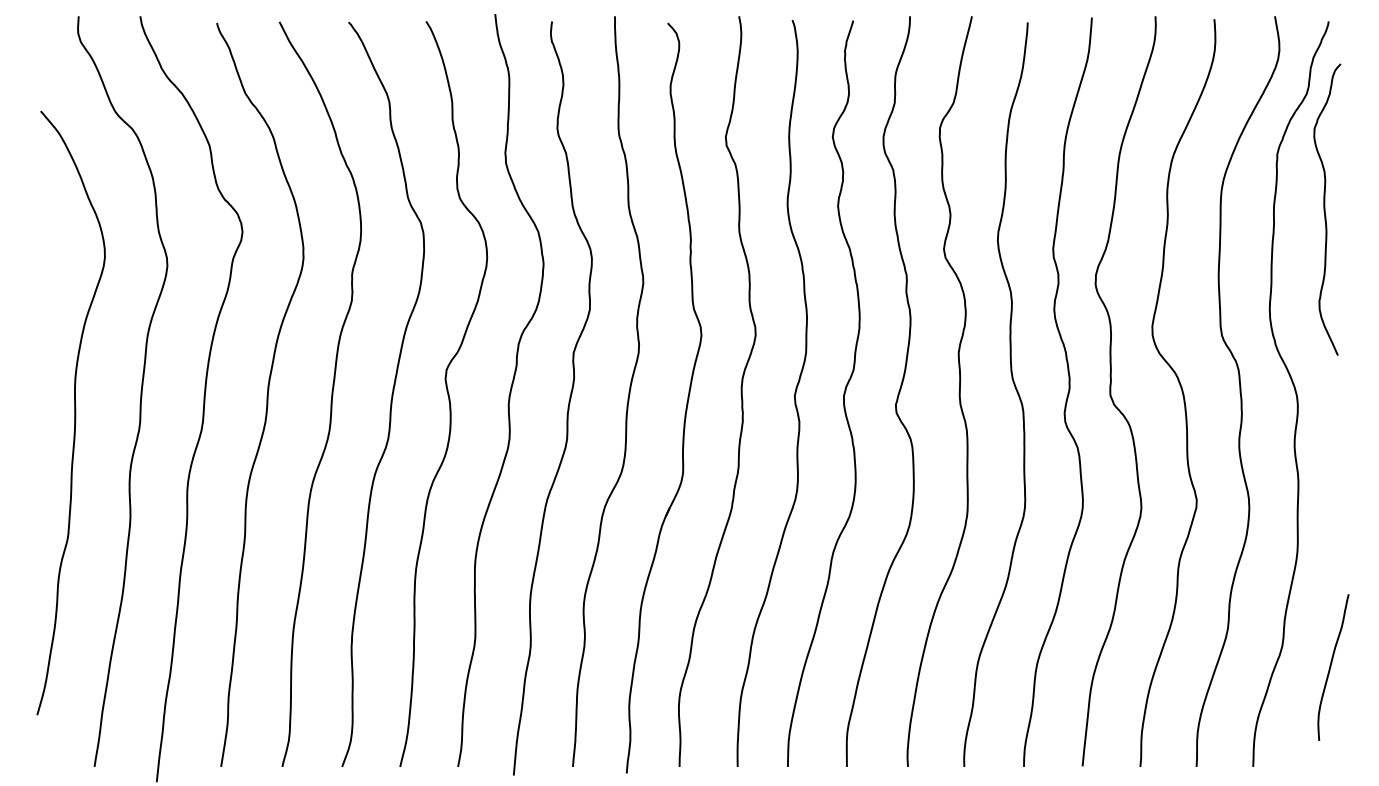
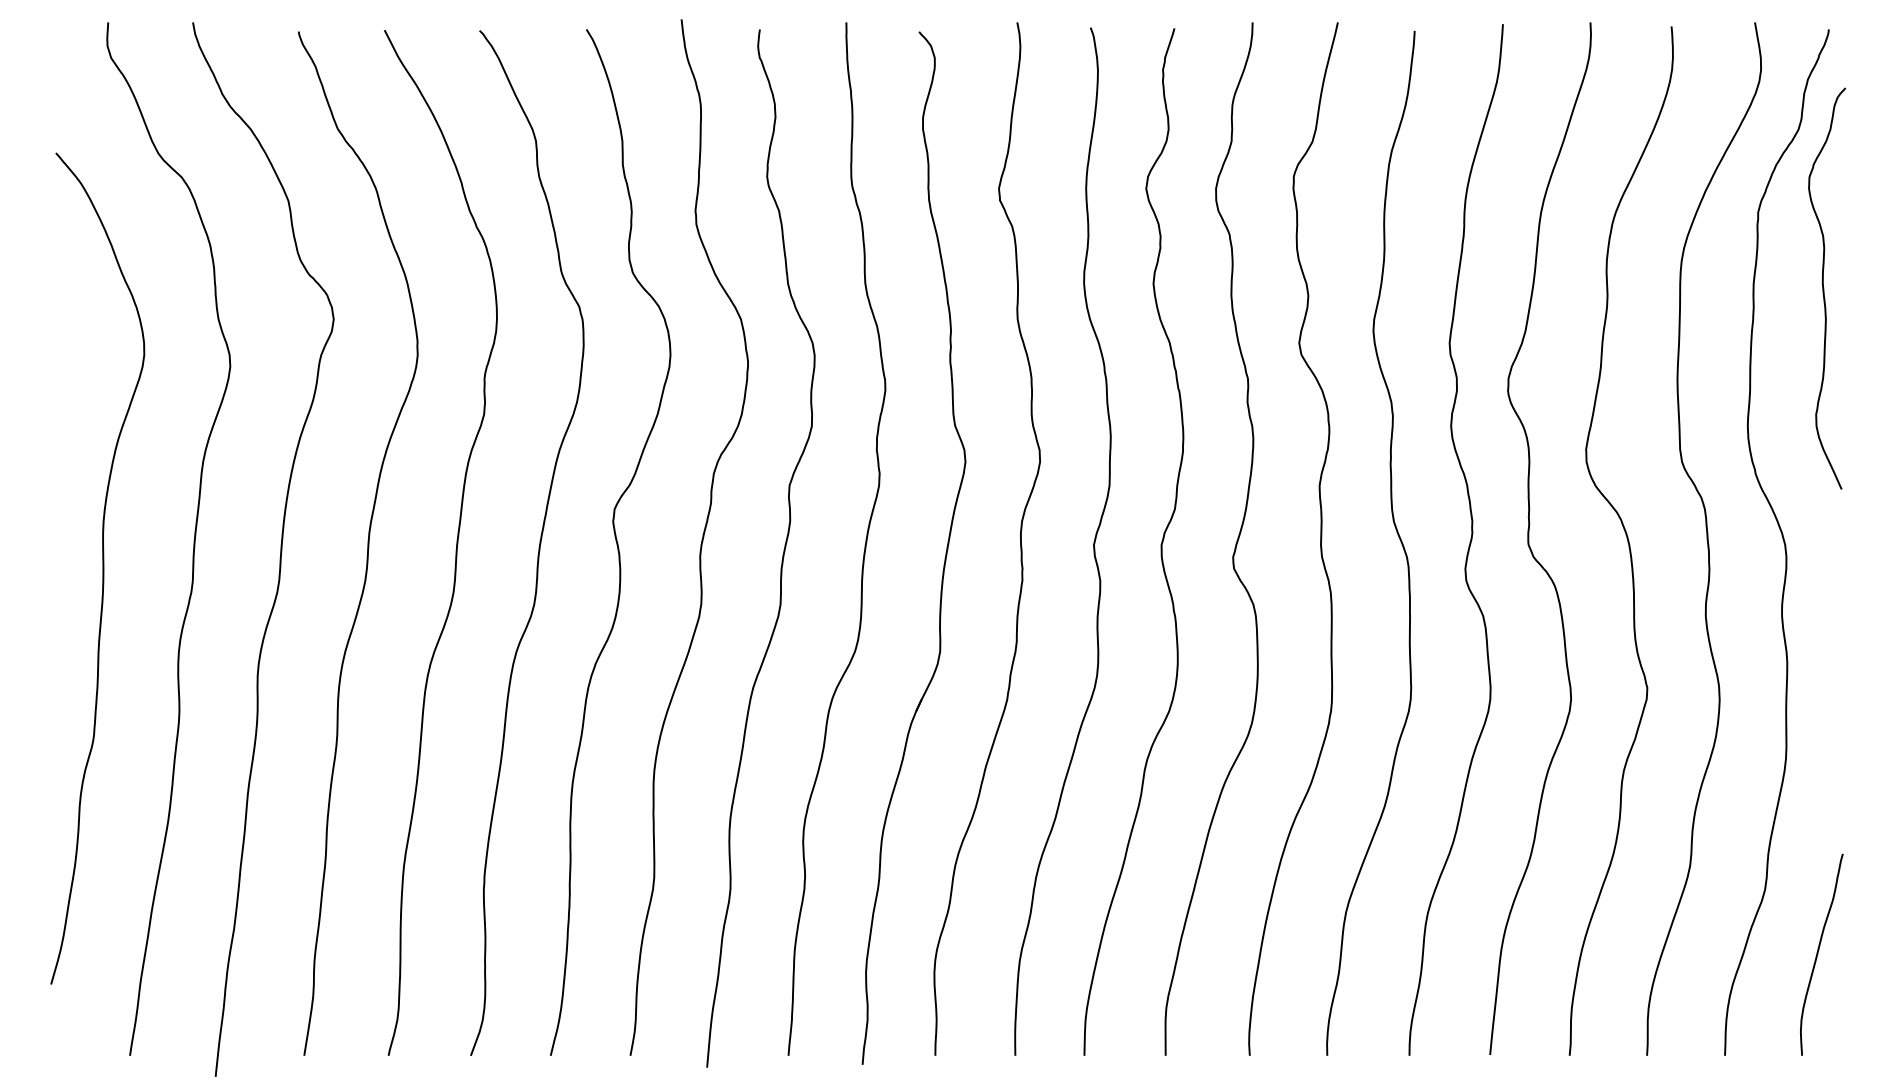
curve: (1331, 667) -> (1819, 954), moved

